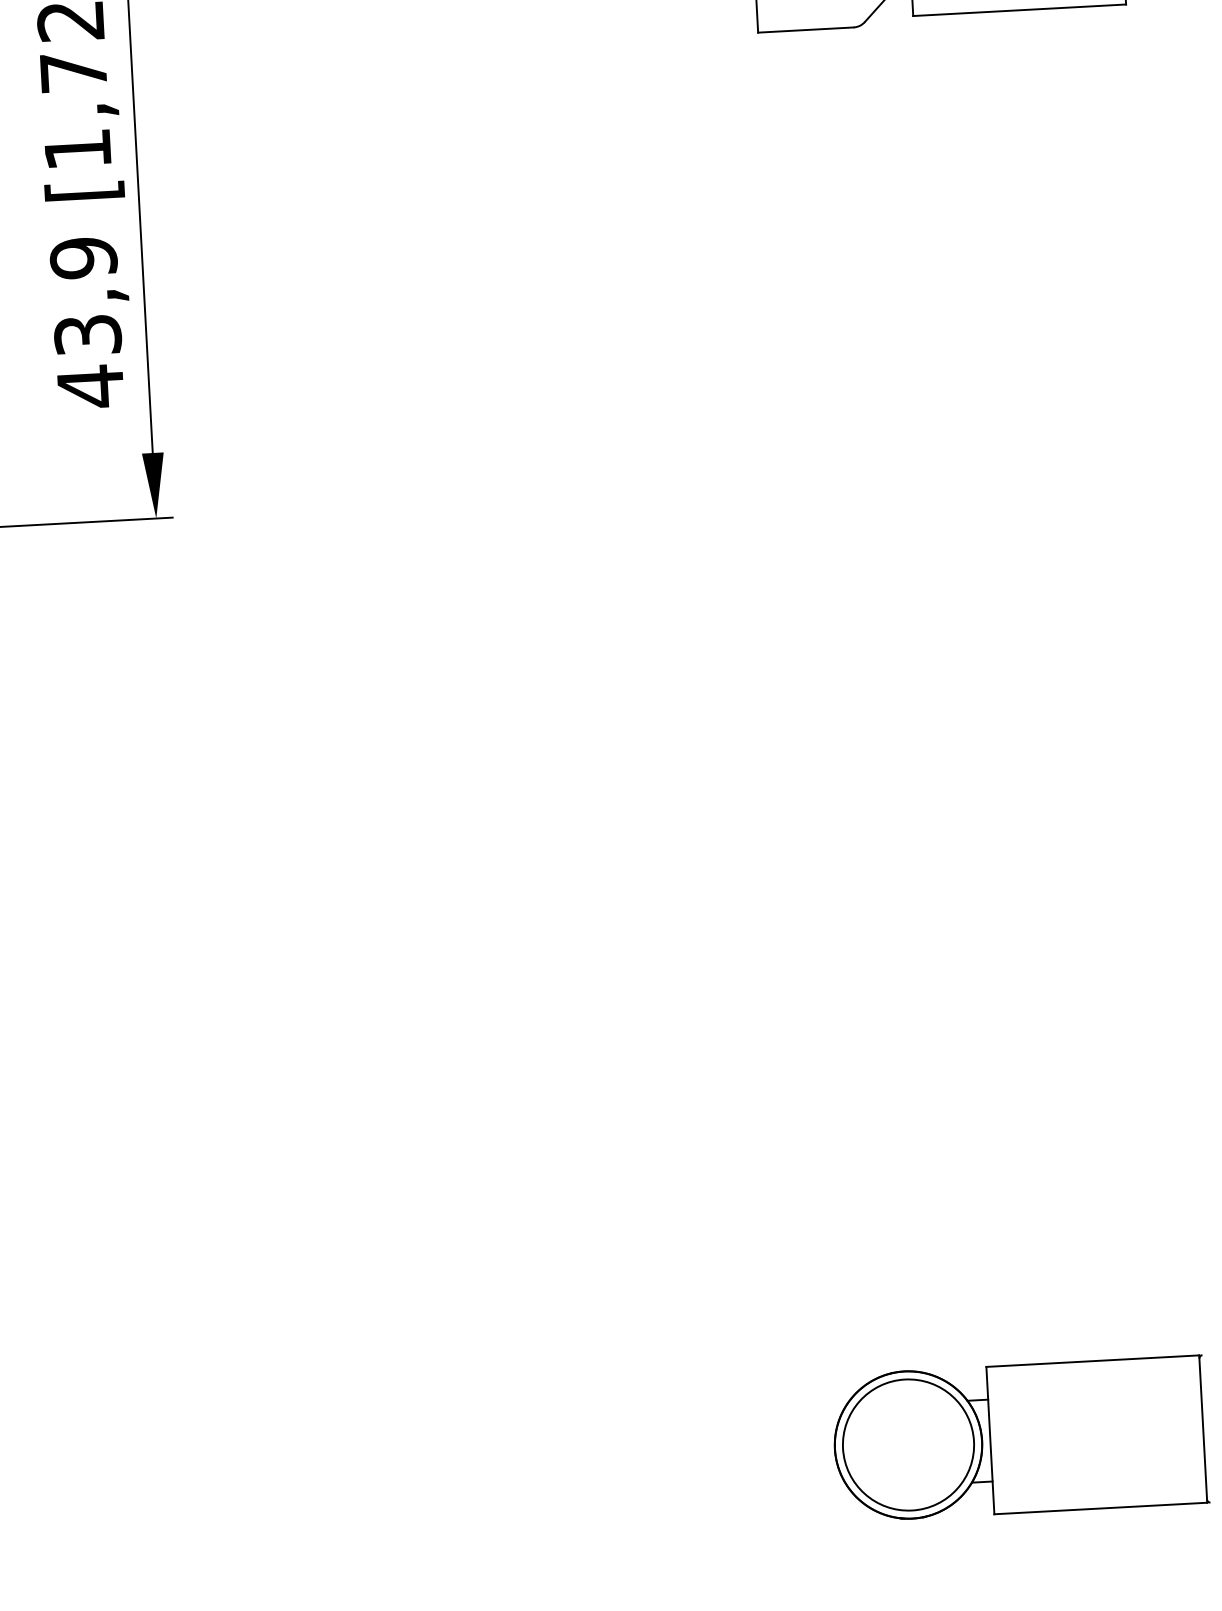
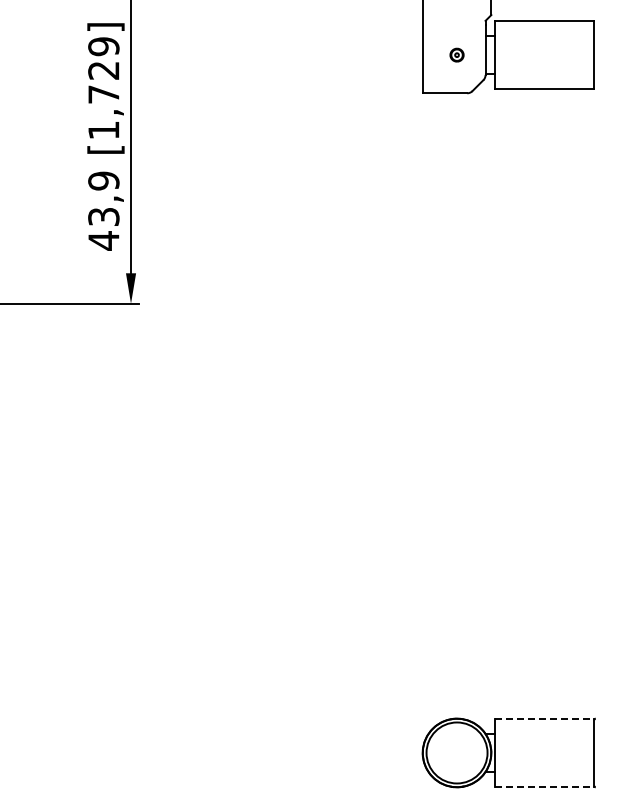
line: (1092, 1360) -> (544, 718), solid -> dashed
line: (1100, 1508) -> (544, 787), solid -> dashed

